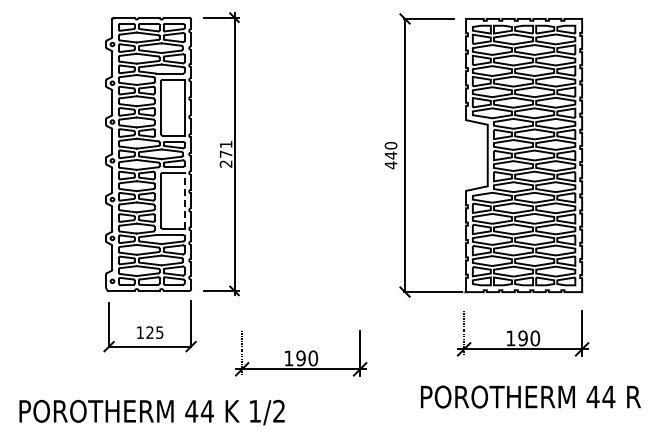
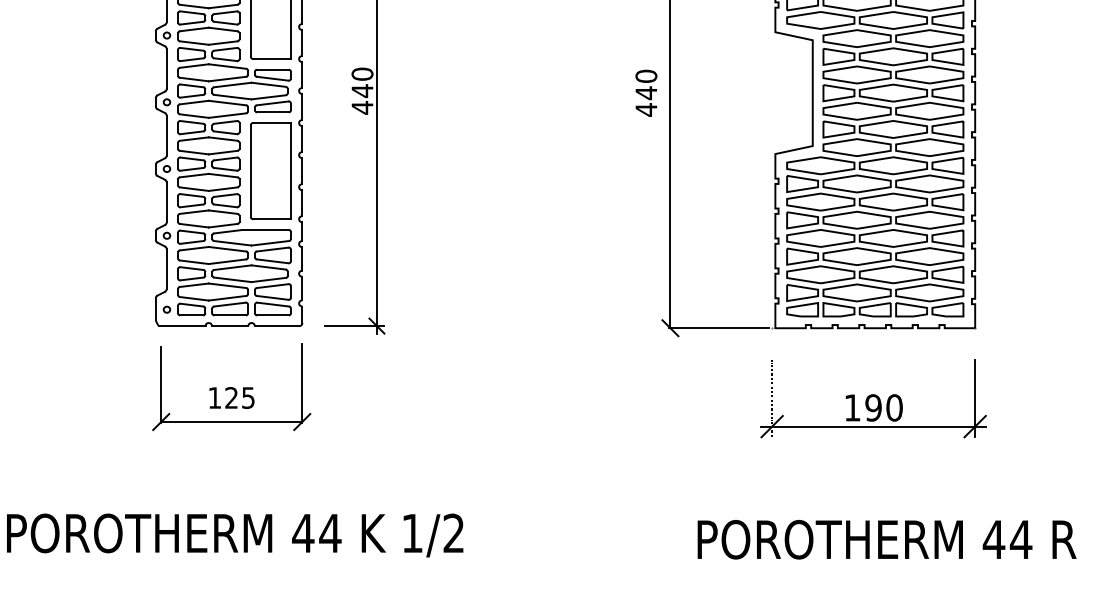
text: (225, 154) -> (361, 91), 271 -> 440
line: (184, 200) -> (290, 170), dashed -> solid
part: (300, 353) -> (490, 433), removed
text: (530, 396) -> (886, 538), moved

